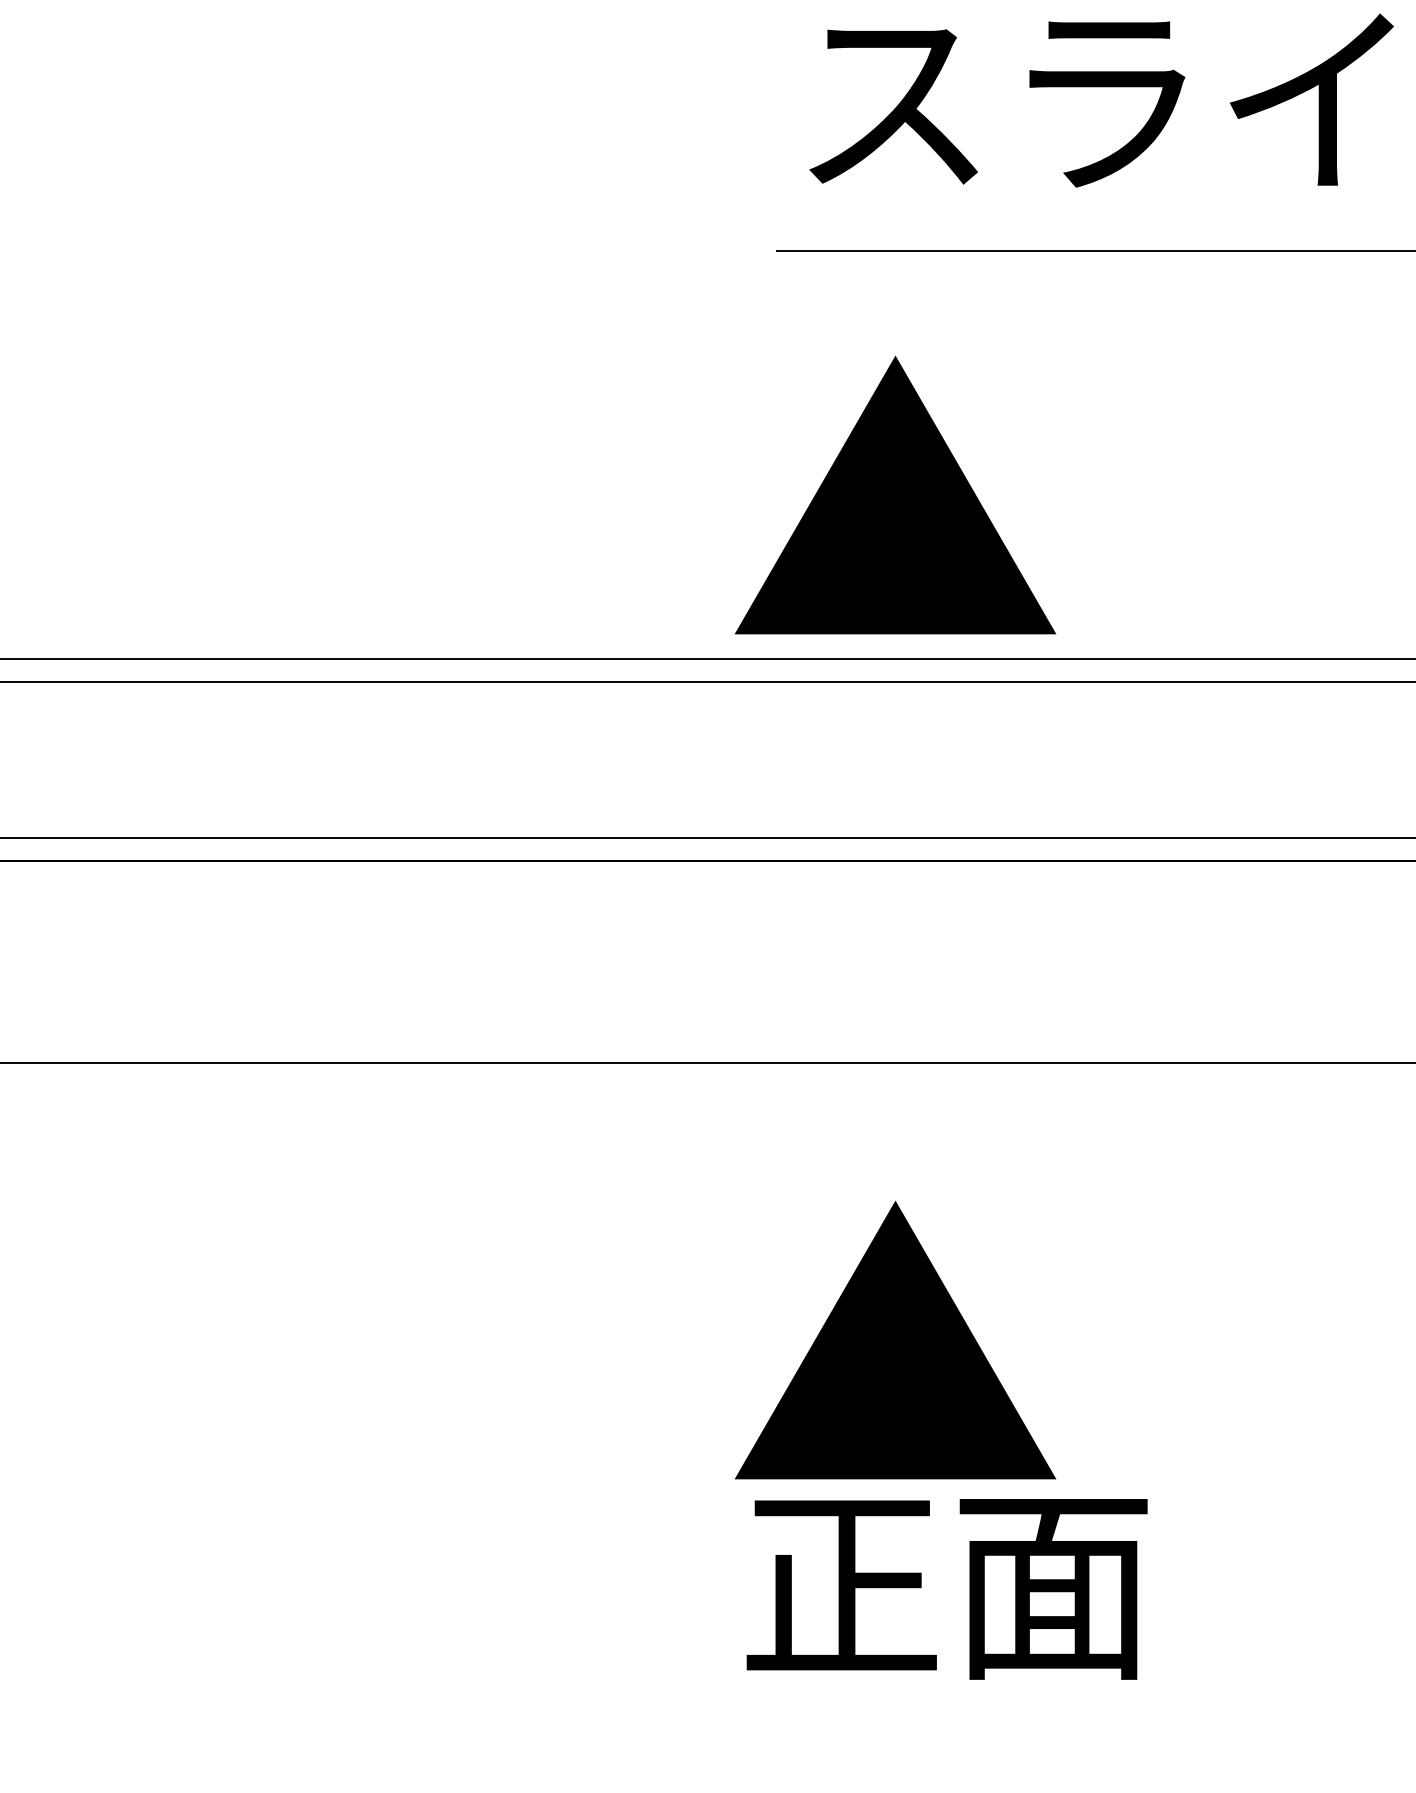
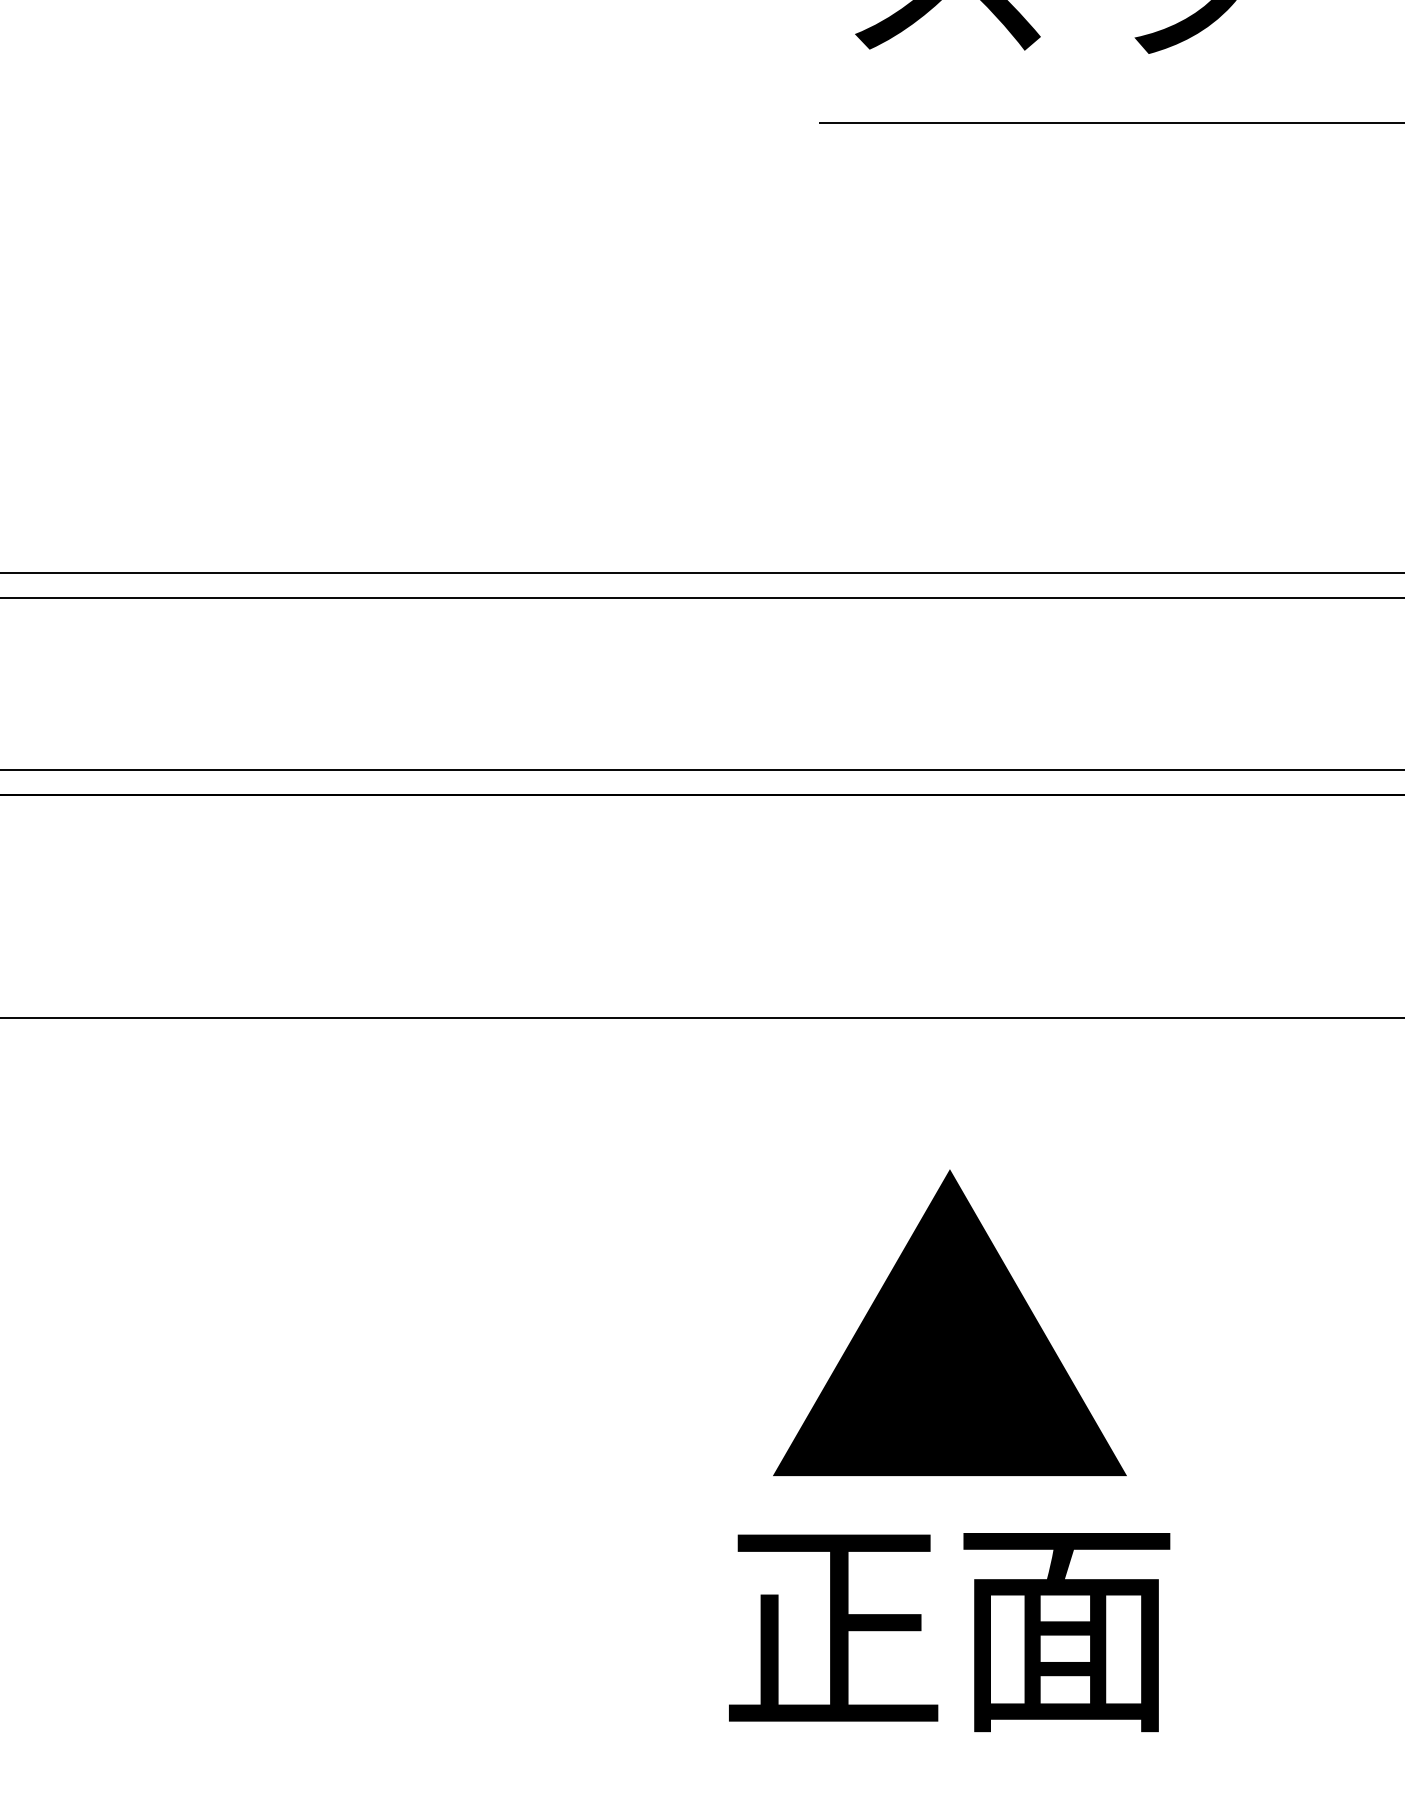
part: (895, 495) -> (949, 392), removed
text: (946, 1589) -> (948, 1632), moved

